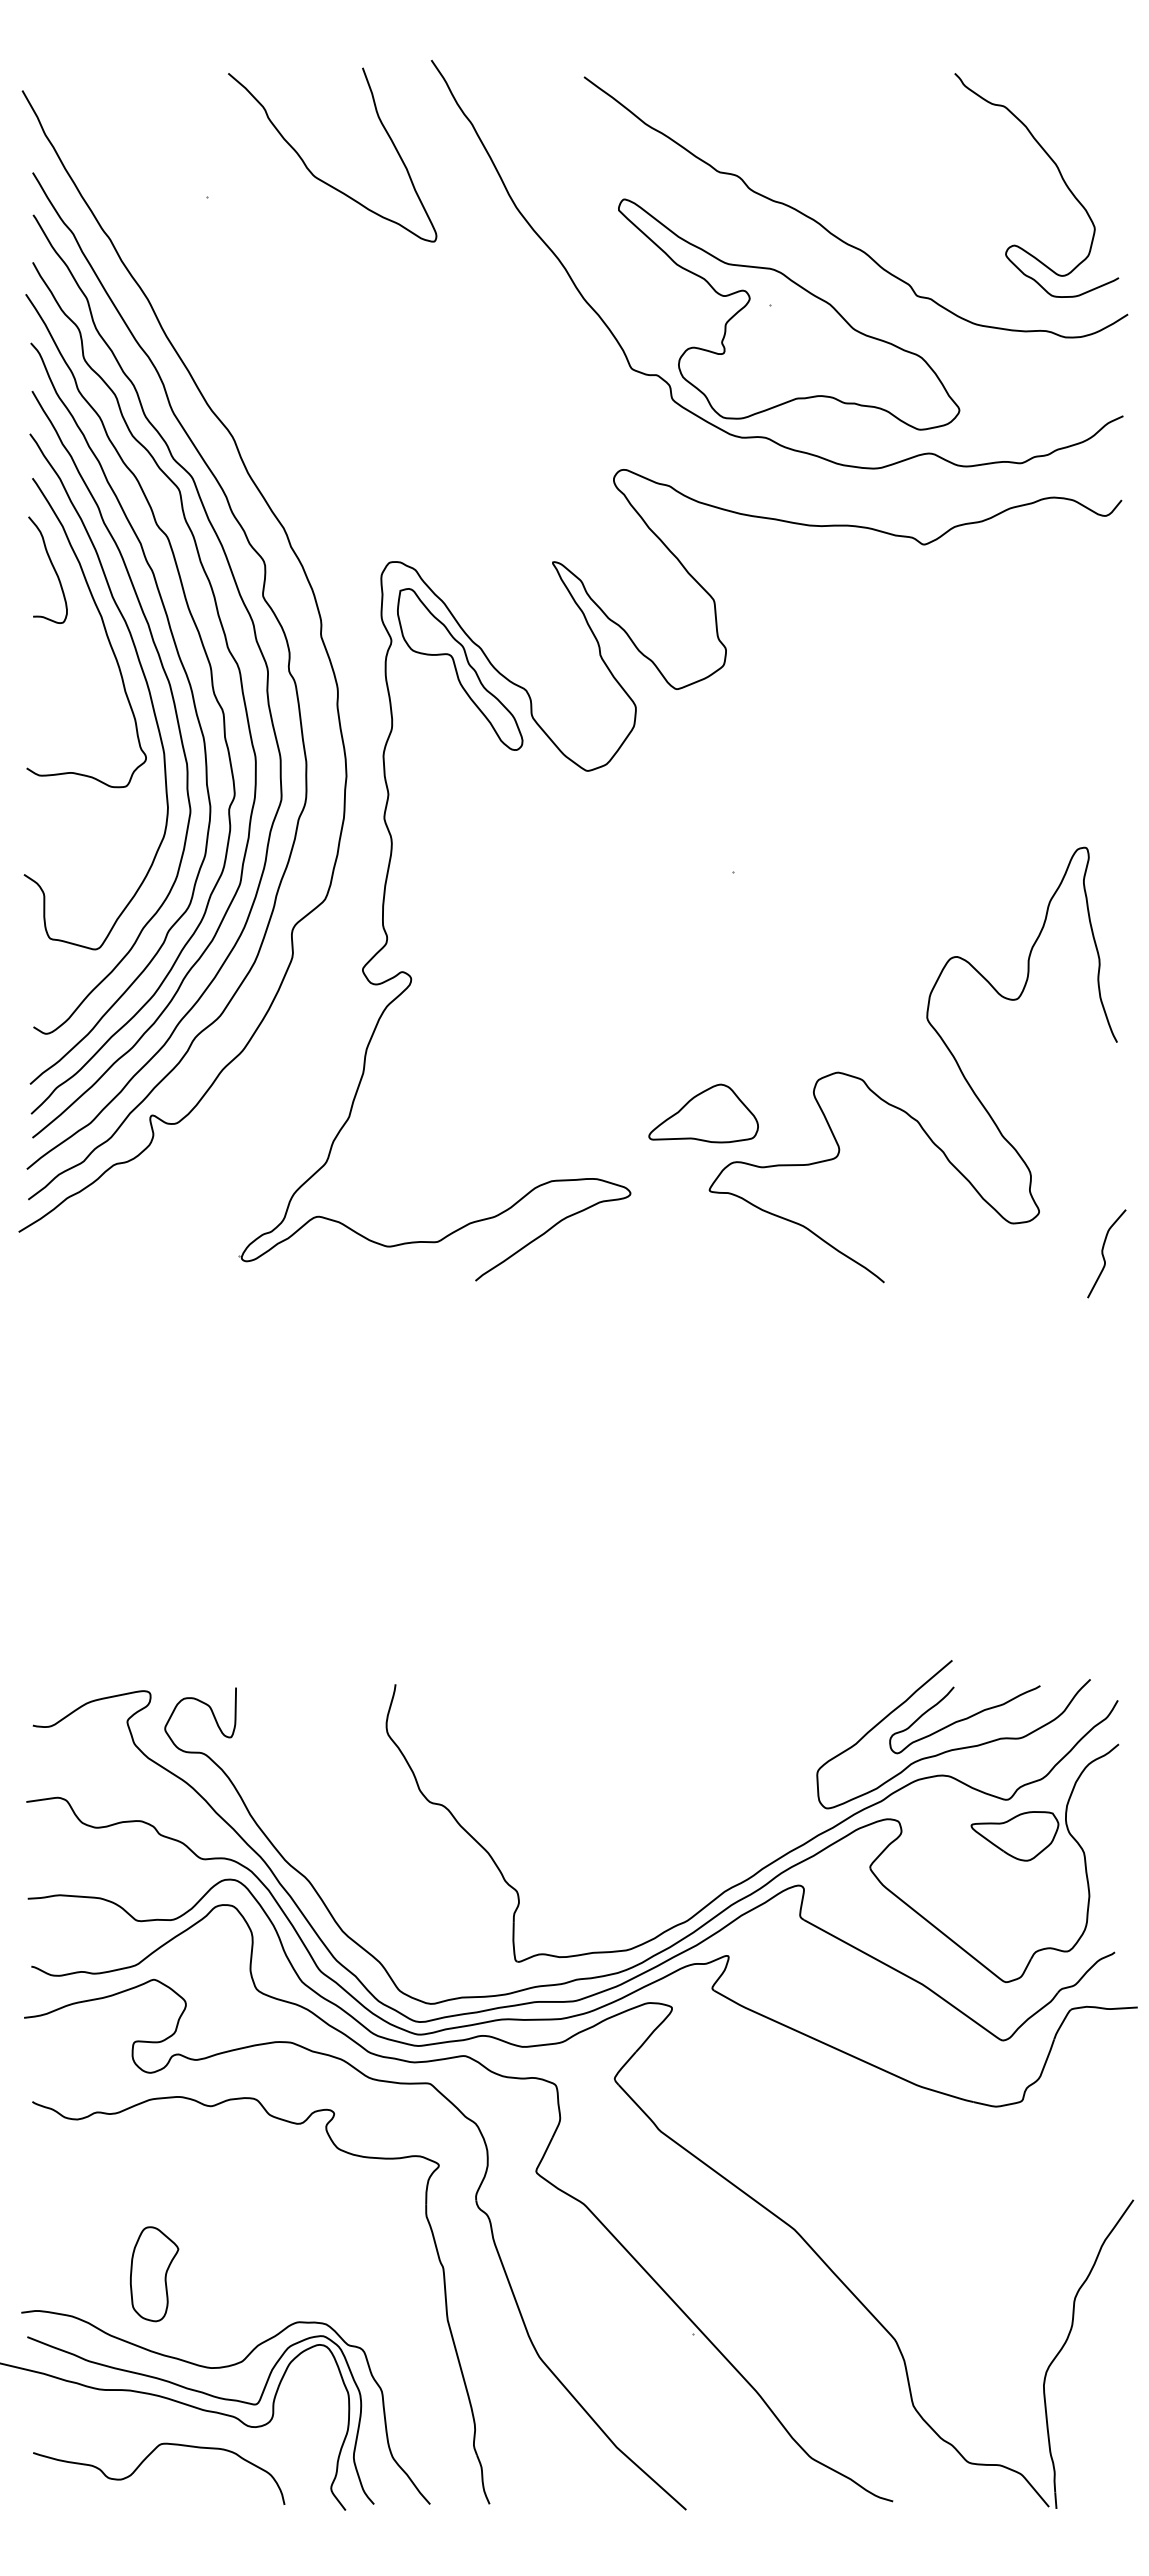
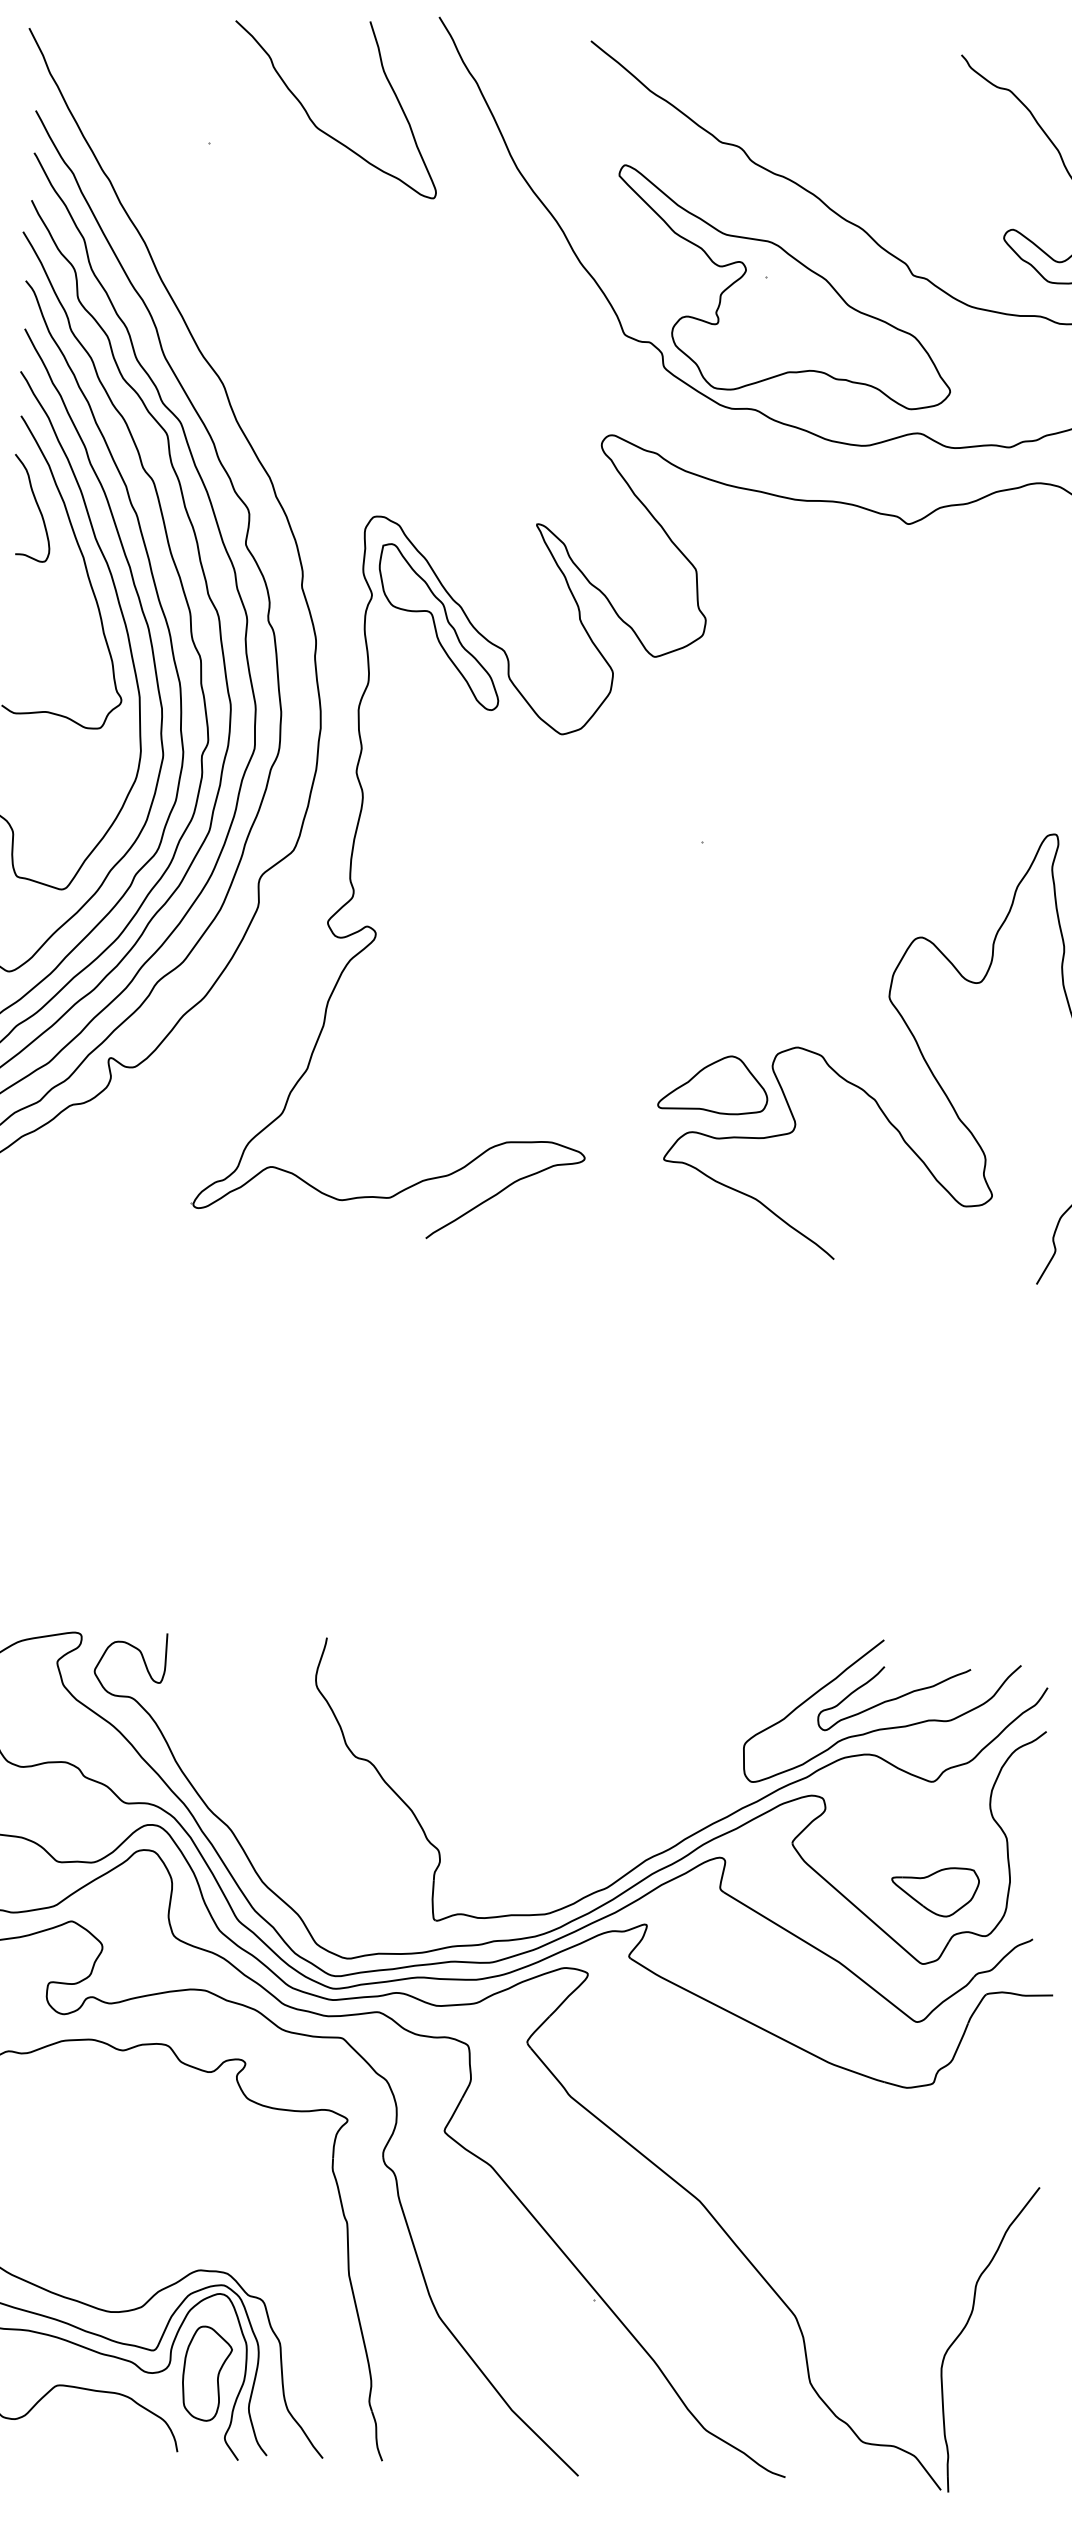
part: (703, 1113) -> (713, 1084), moved
part: (1014, 1836) -> (934, 1891), moved
part: (154, 2274) -> (207, 2374), moved

